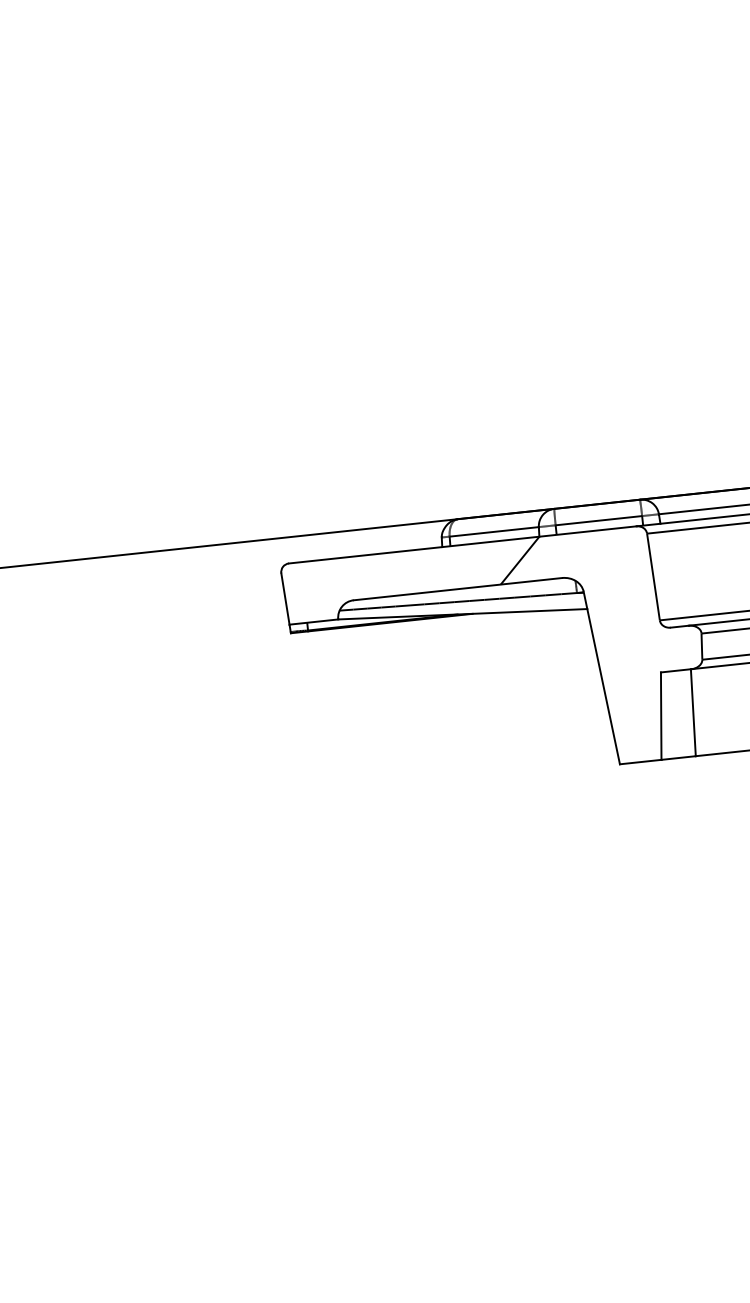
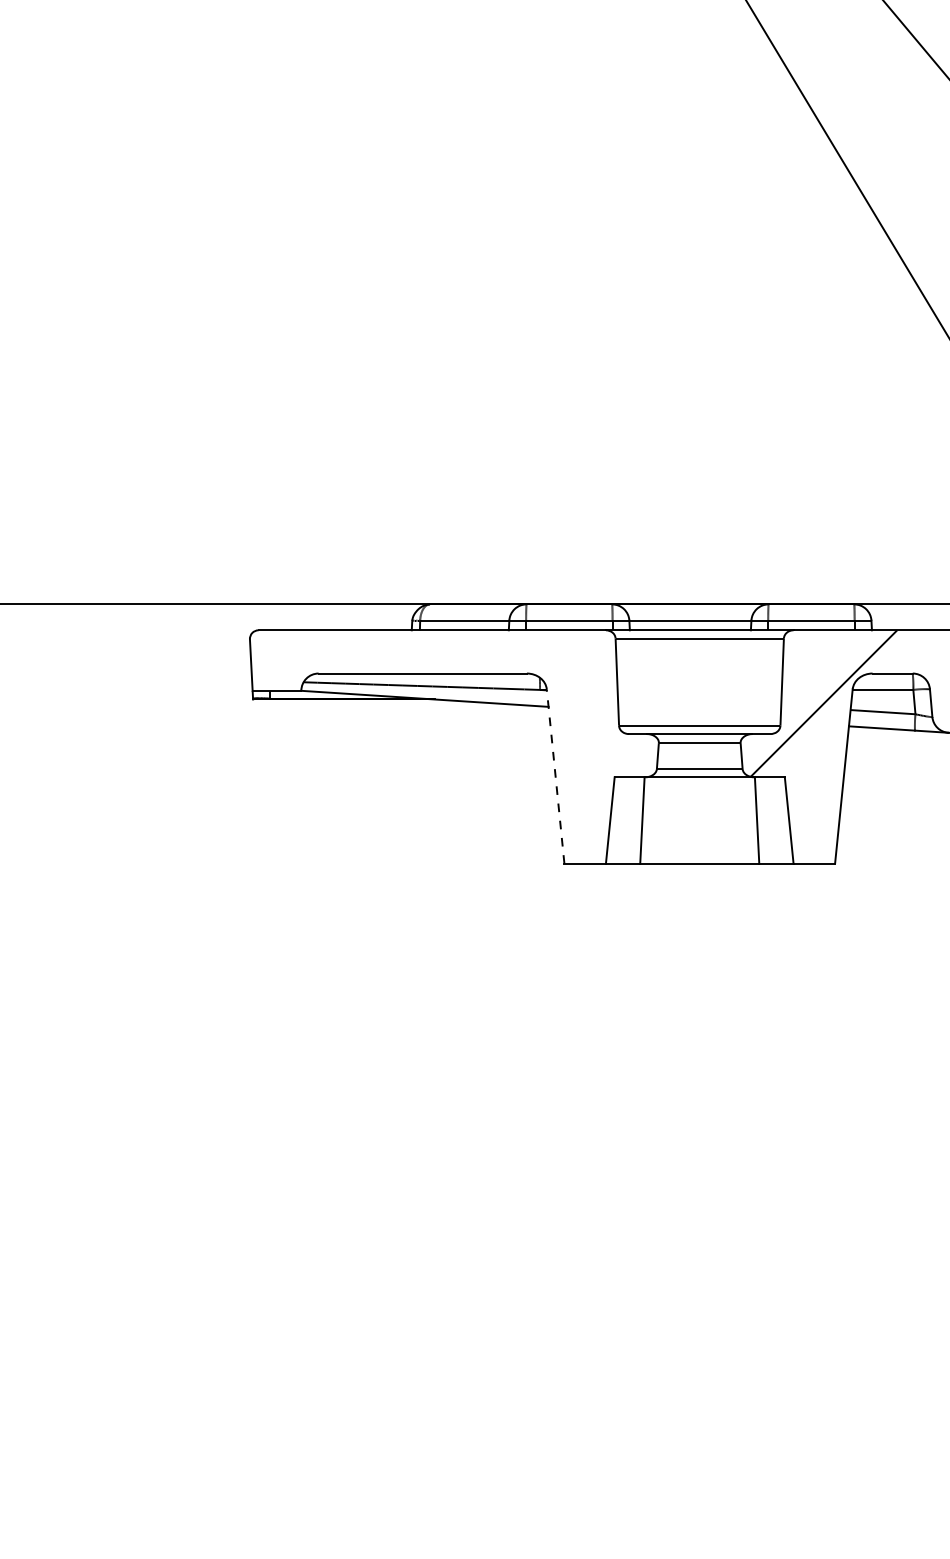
hatch: (519, 560) -> (486, 651), removed
line: (601, 677) -> (555, 776), solid -> dashed

